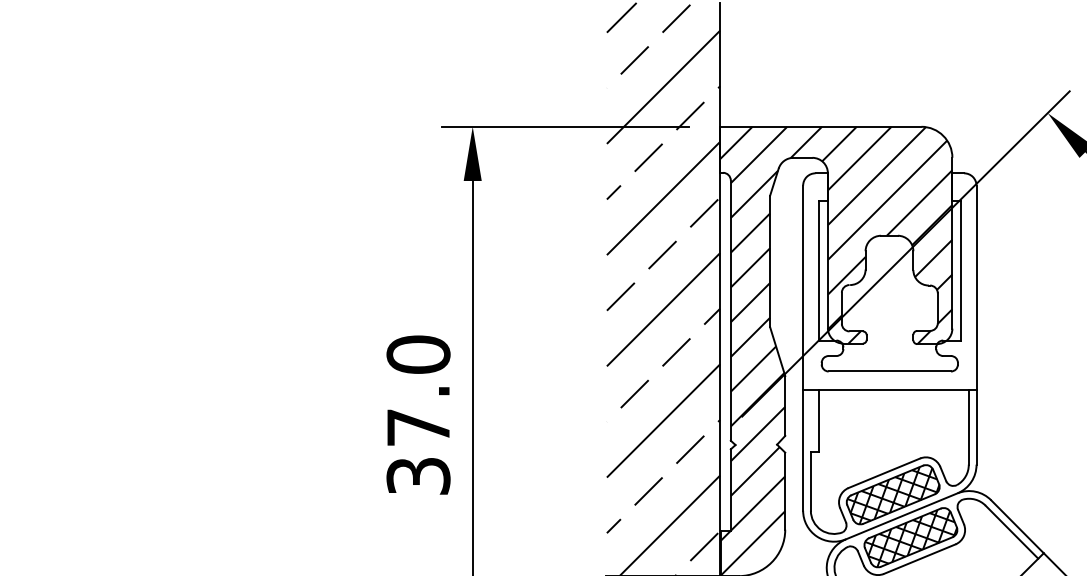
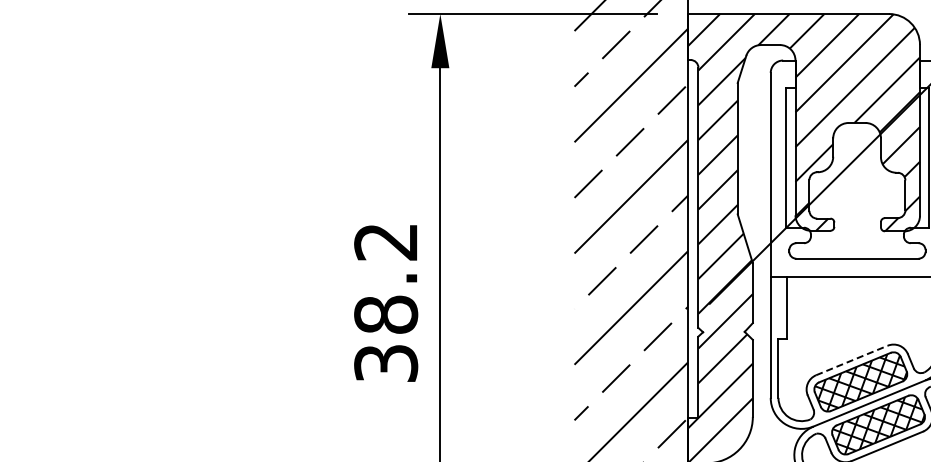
text: (418, 390) -> (386, 277), 37.0 -> 38.2
line: (884, 473) -> (852, 360), solid -> dashed

